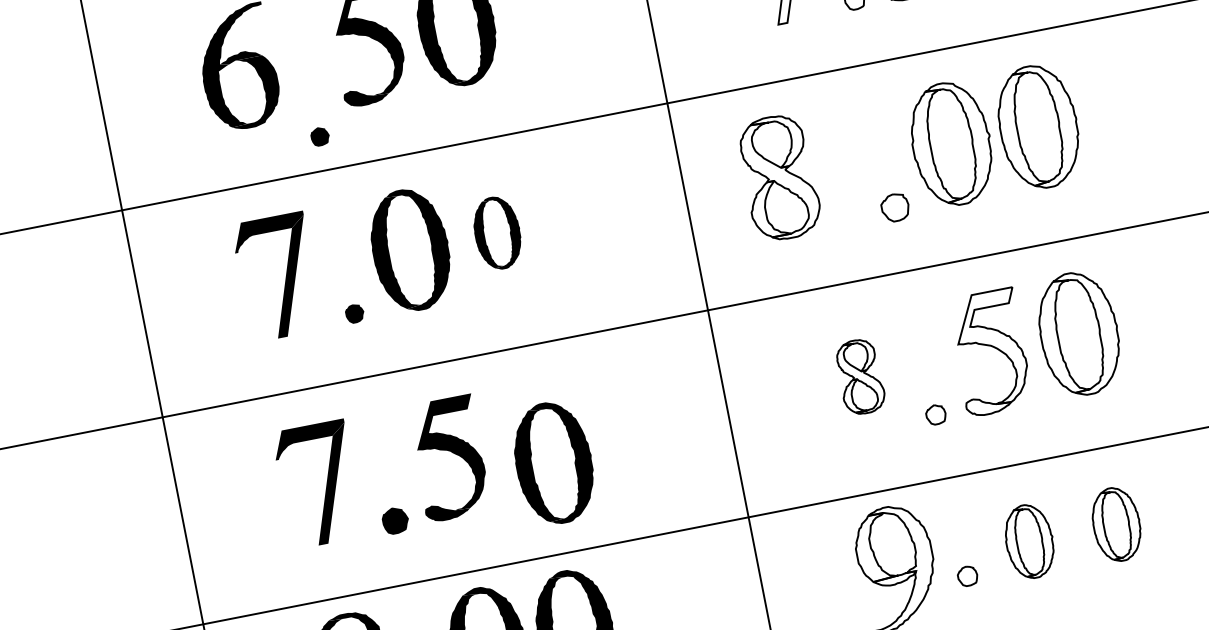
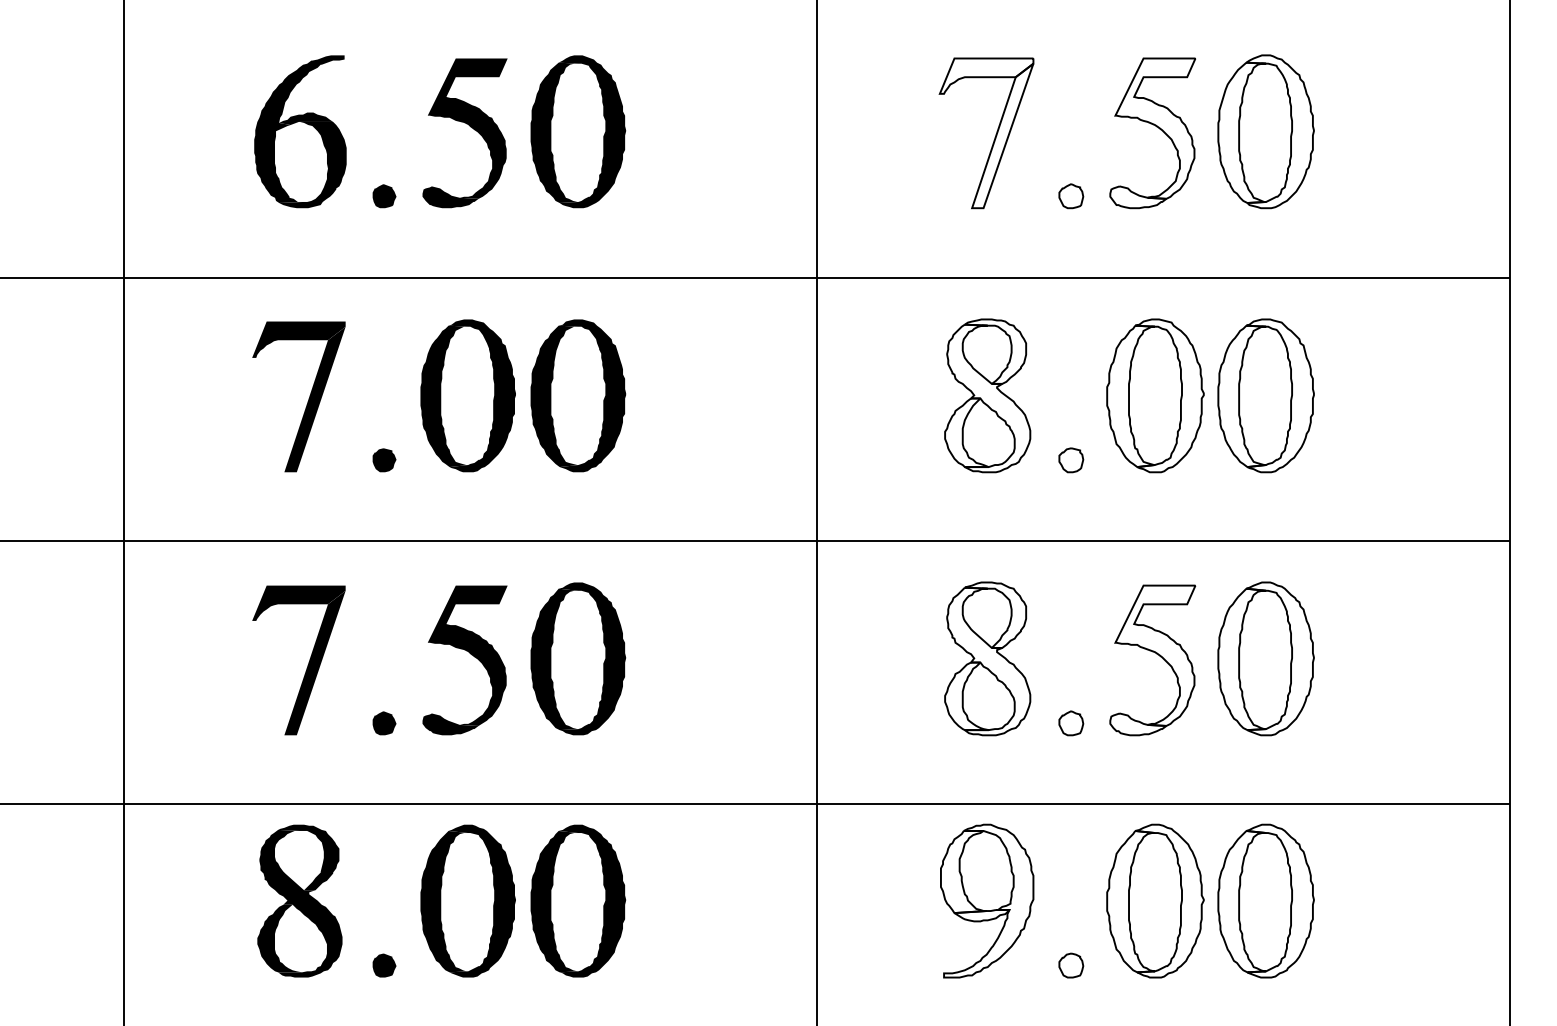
part: (320, 136) -> (384, 196), moved
part: (779, 177) -> (987, 395), moved
part: (895, 207) -> (1071, 460), size x0.71
part: (497, 232) -> (578, 395), size x1.67
part: (860, 376) -> (987, 658), size x1.67
part: (554, 462) -> (578, 658), moved
part: (395, 520) -> (384, 723), size x0.71
part: (1116, 524) -> (1265, 900), size x1.67
part: (1029, 541) -> (1155, 900), size x1.67
part: (967, 576) -> (1071, 965), moved

